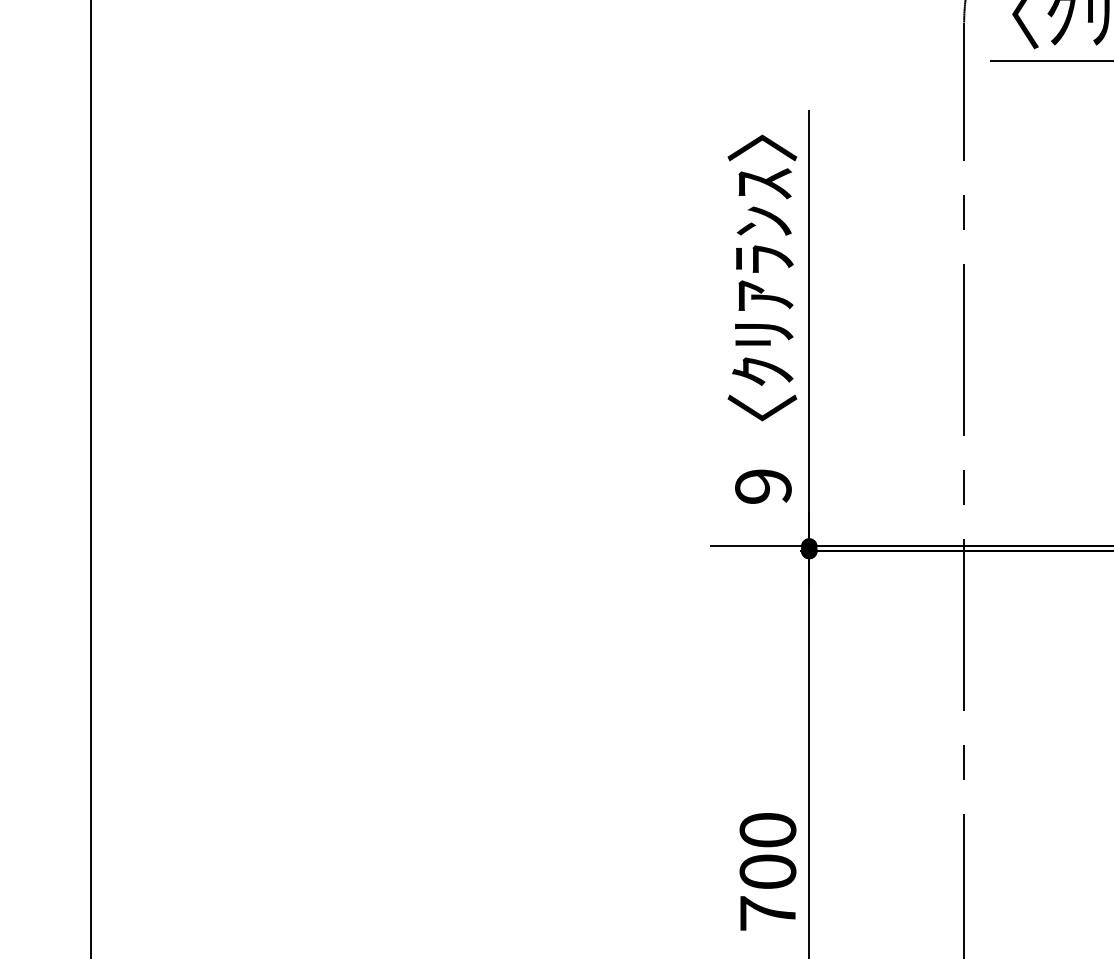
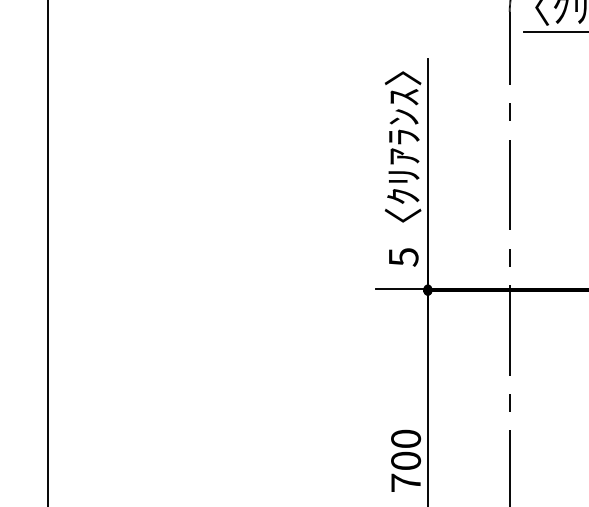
text: (763, 487) -> (403, 257), 9 -> 5

